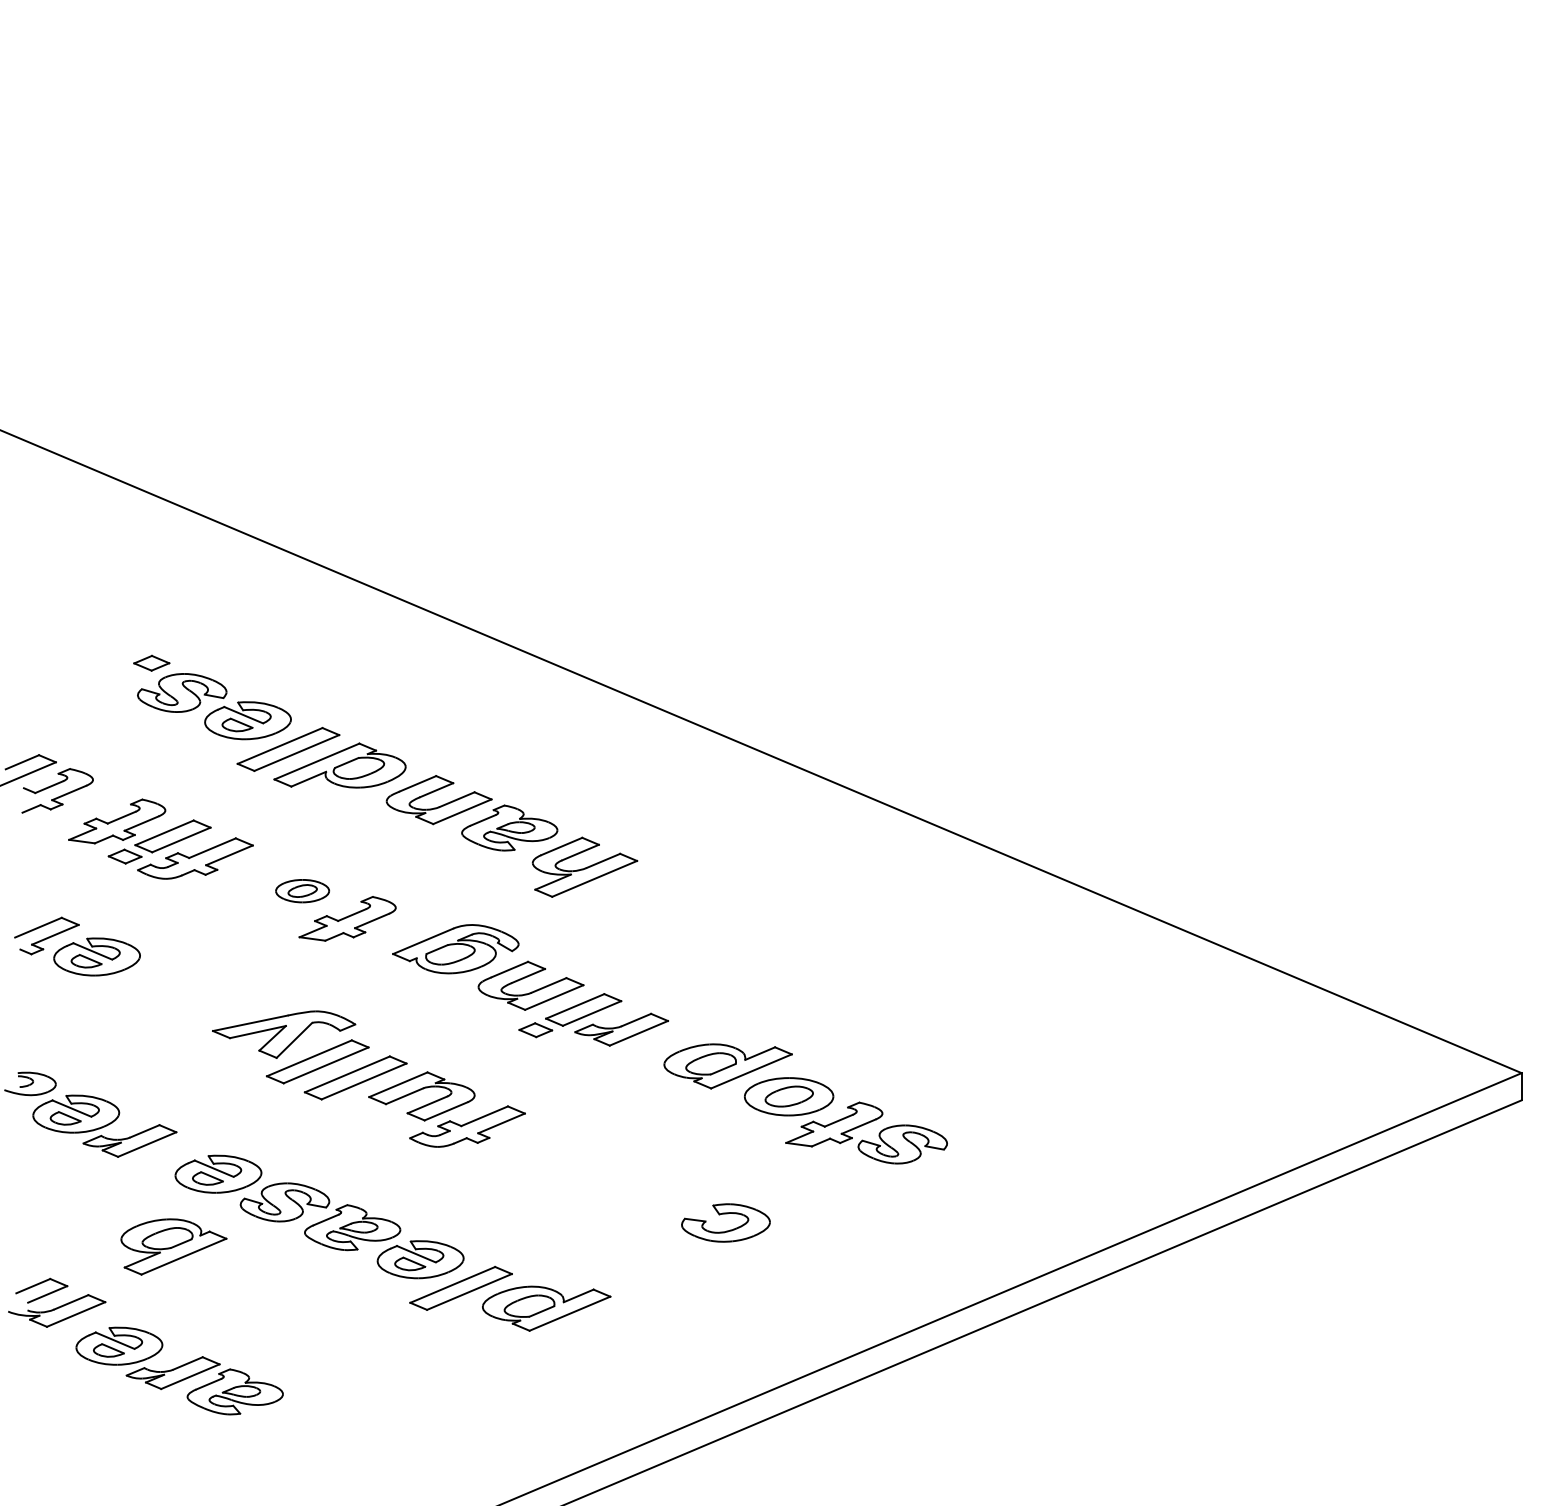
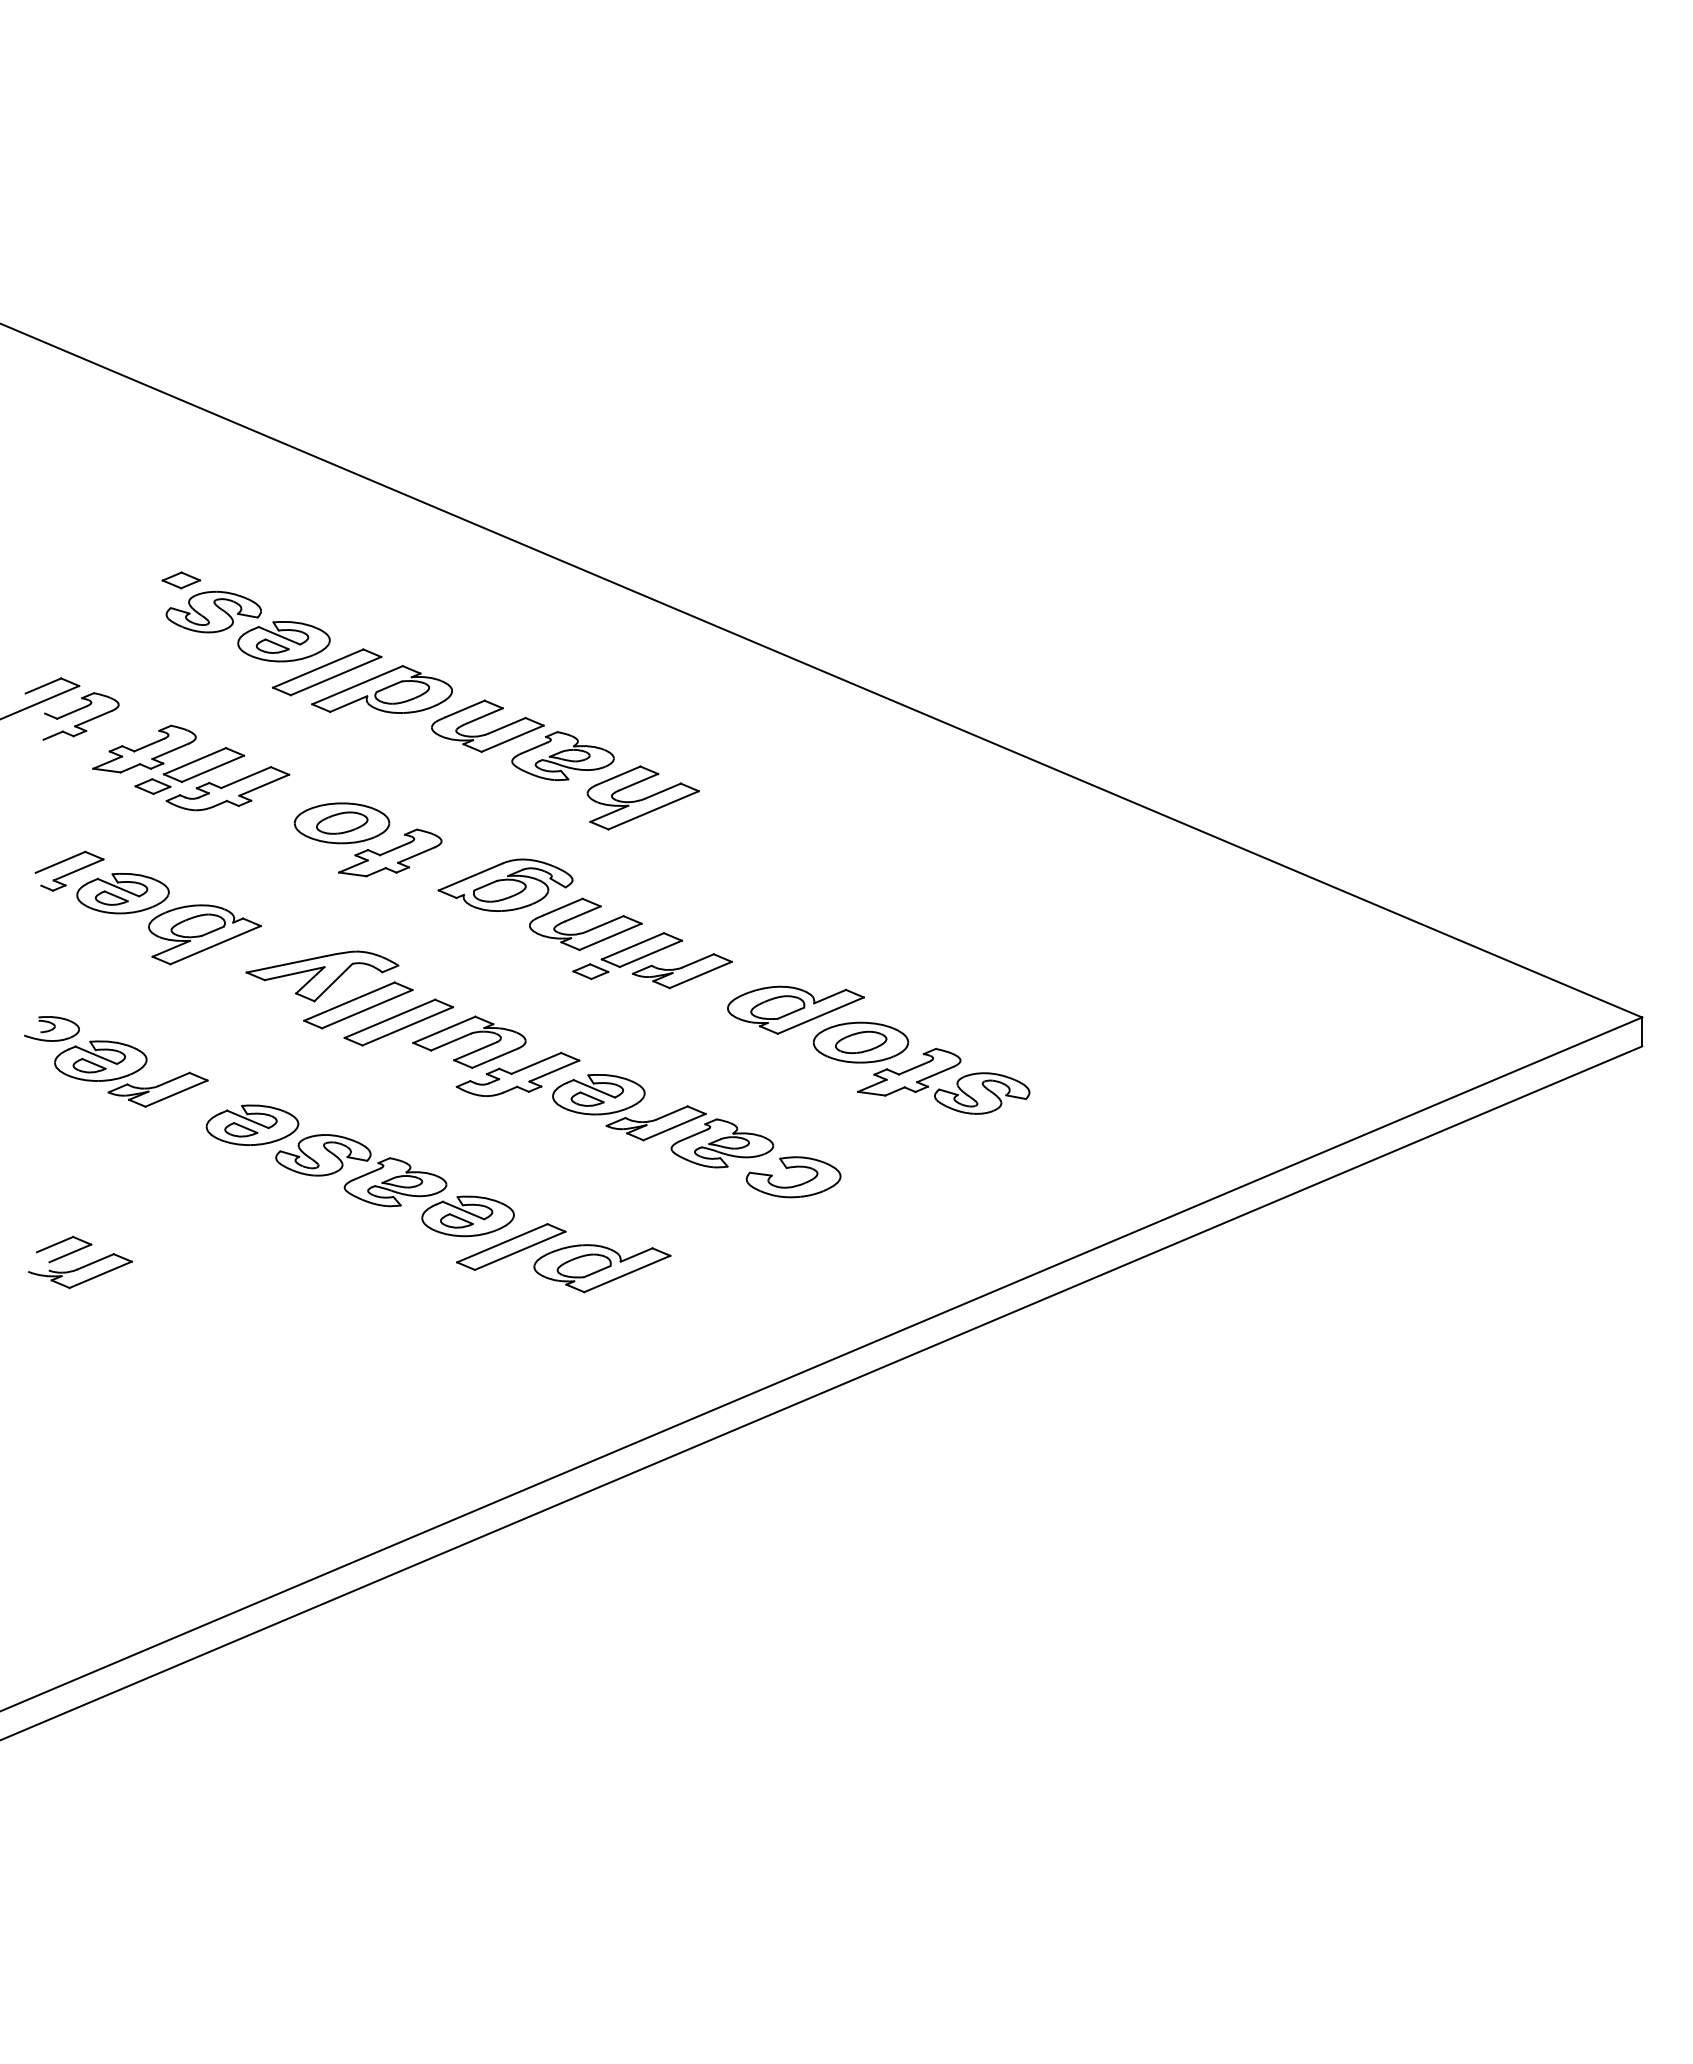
part: (302, 891) -> (342, 823), size x1.67
part: (173, 1246) -> (204, 934), moved
part: (180, 1371) -> (663, 1121), moved

